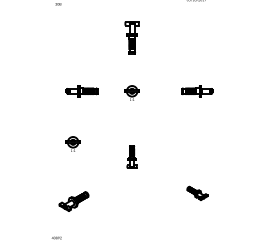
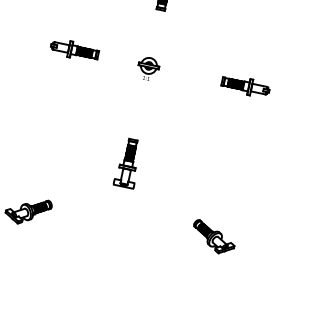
part: (72, 143) -> (44, 124), removed
part: (131, 156) -> (127, 162), size x1.43
part: (197, 193) -> (213, 237), size x1.43

